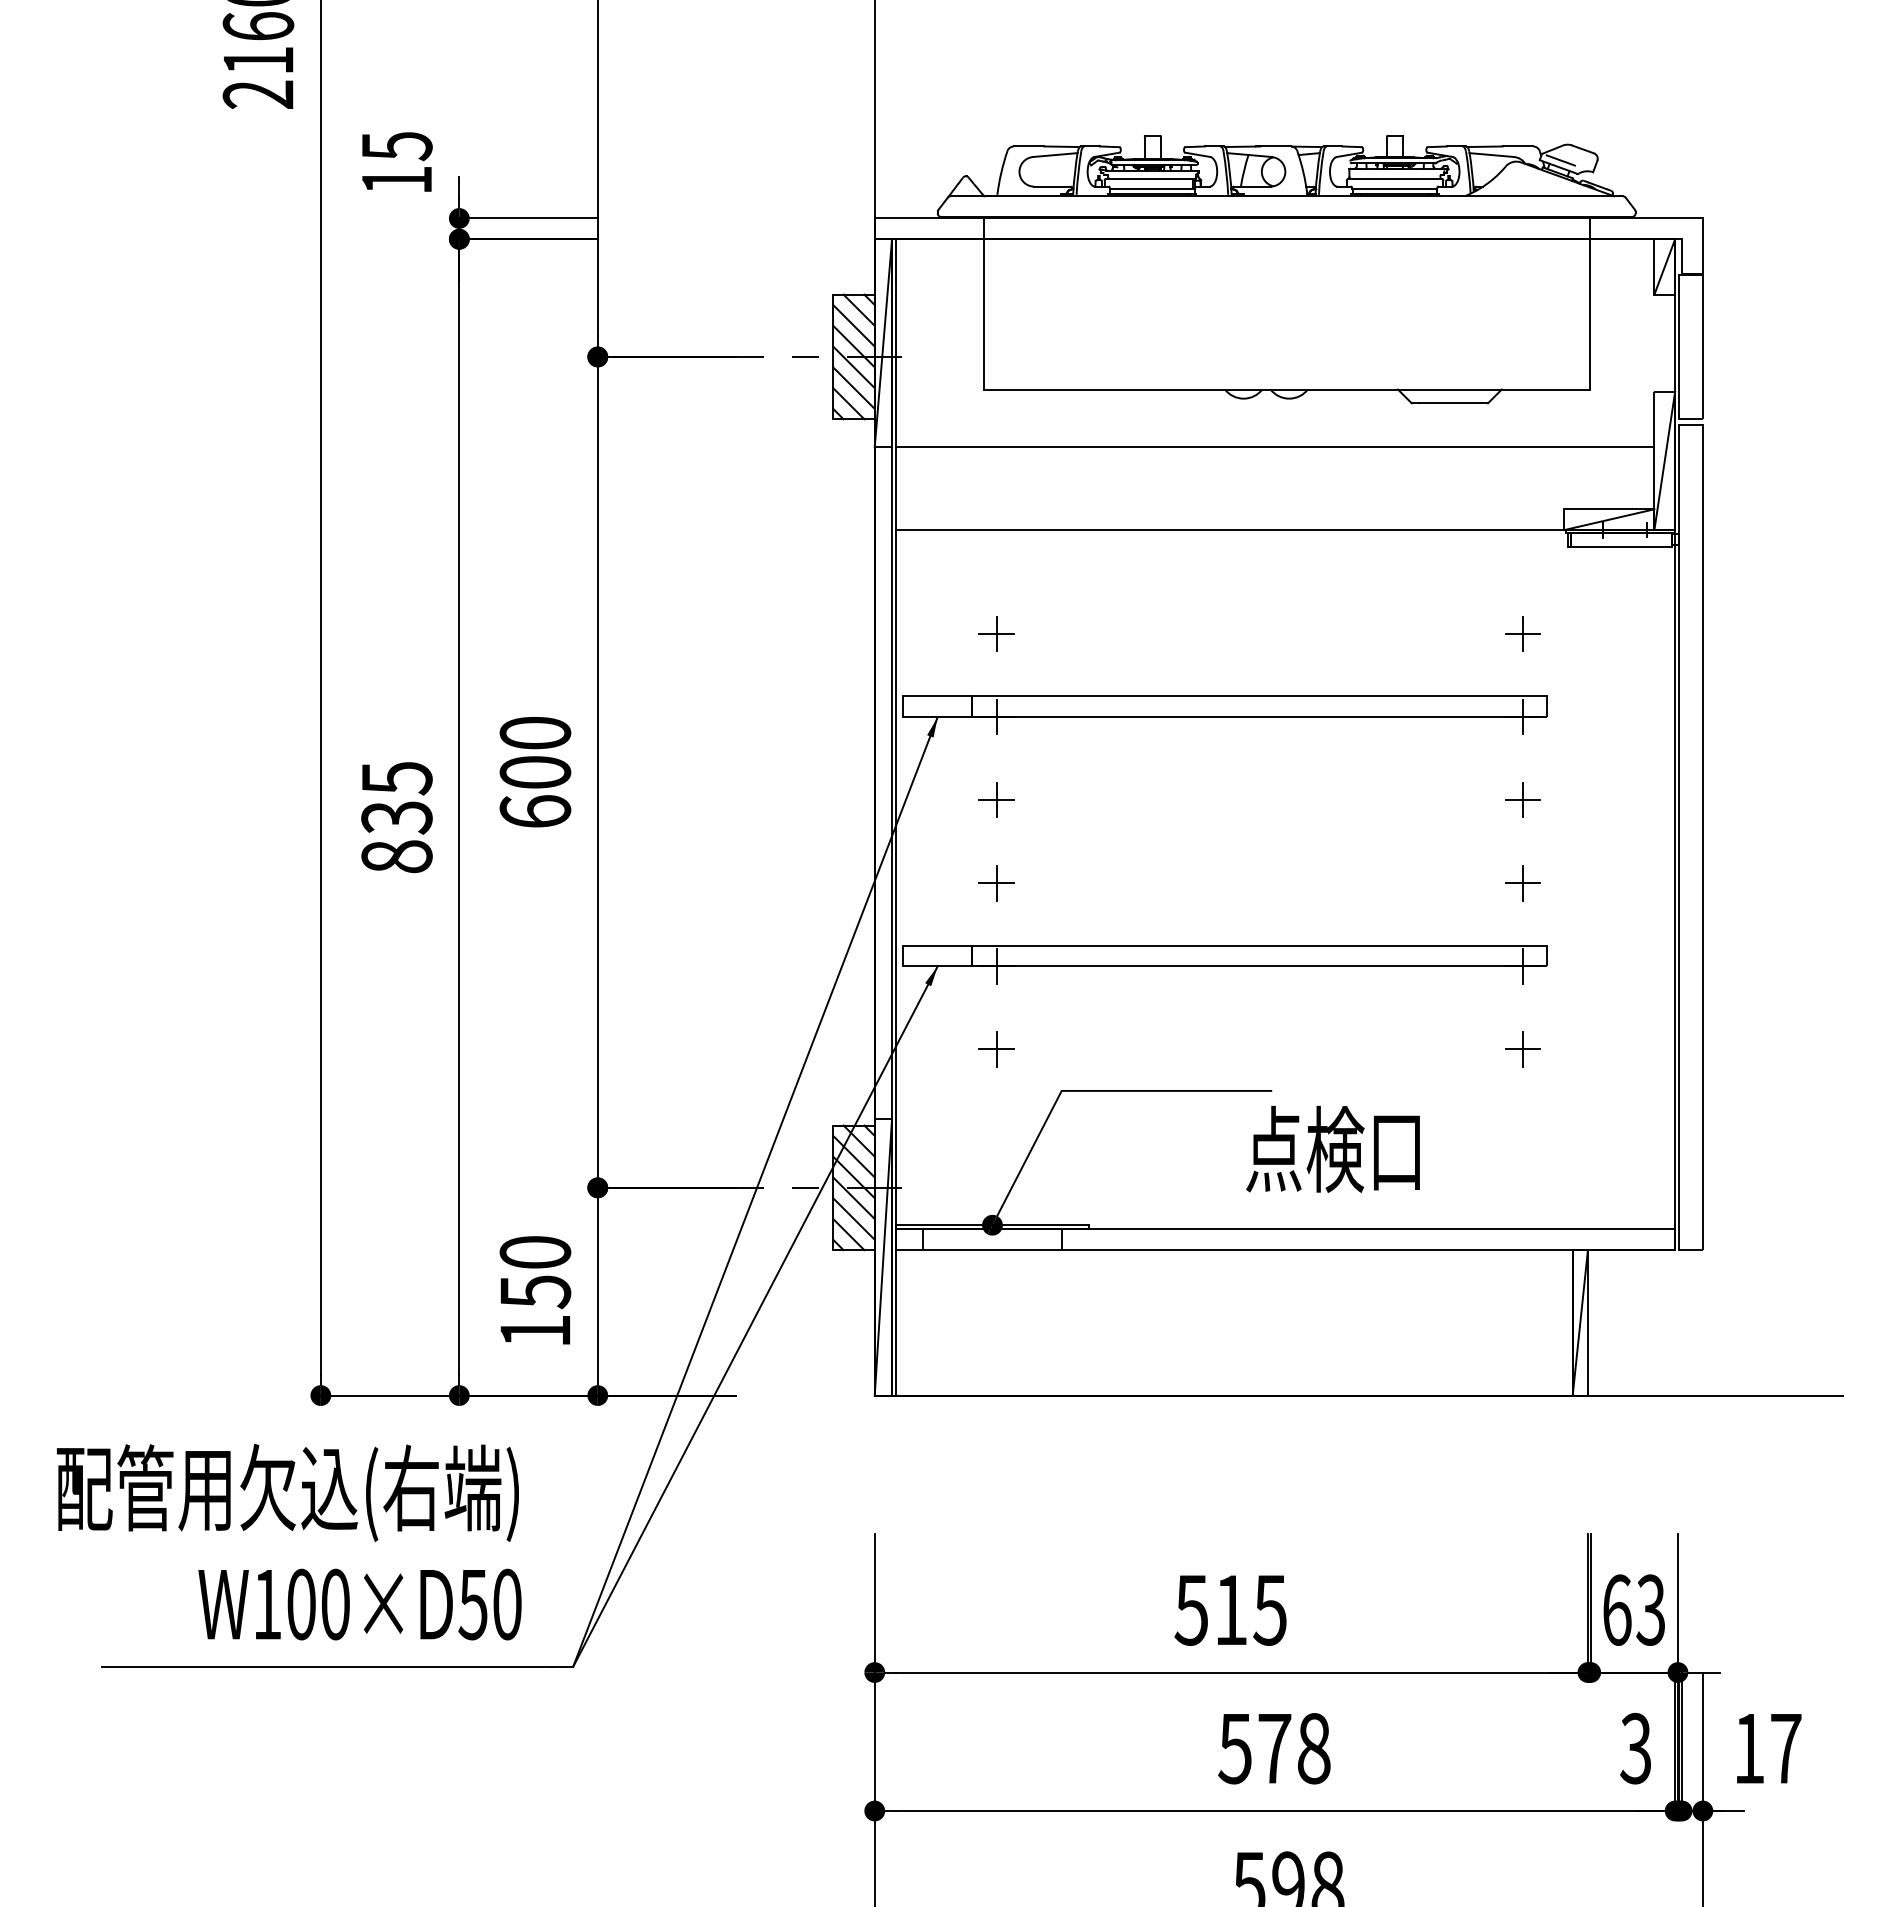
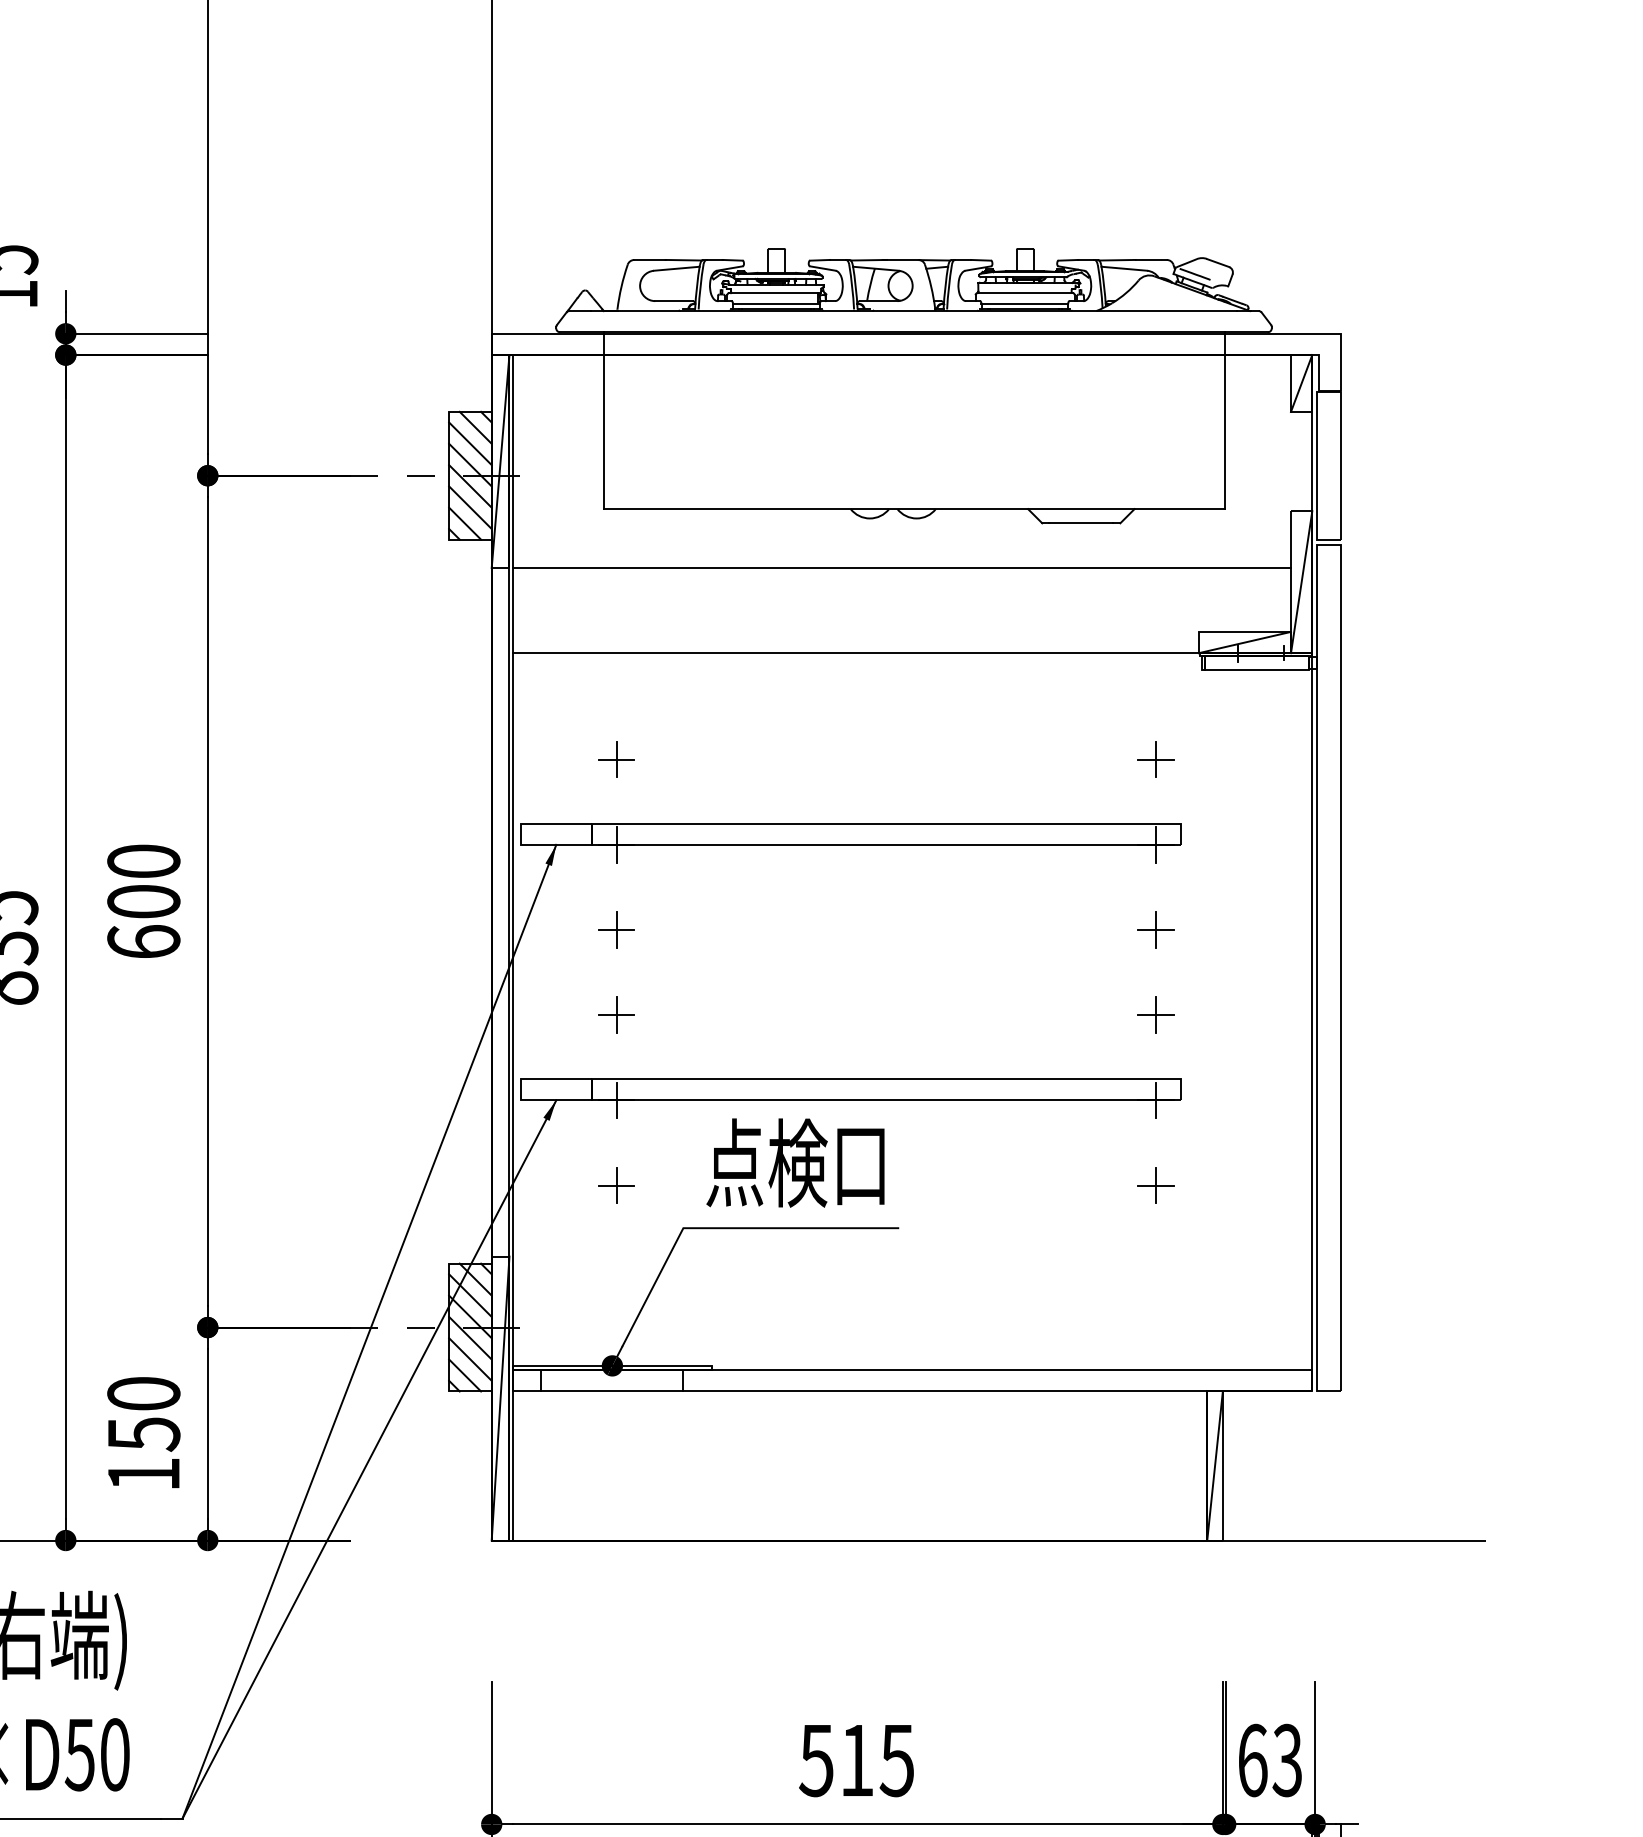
text: (1332, 1148) -> (794, 1162), moved

